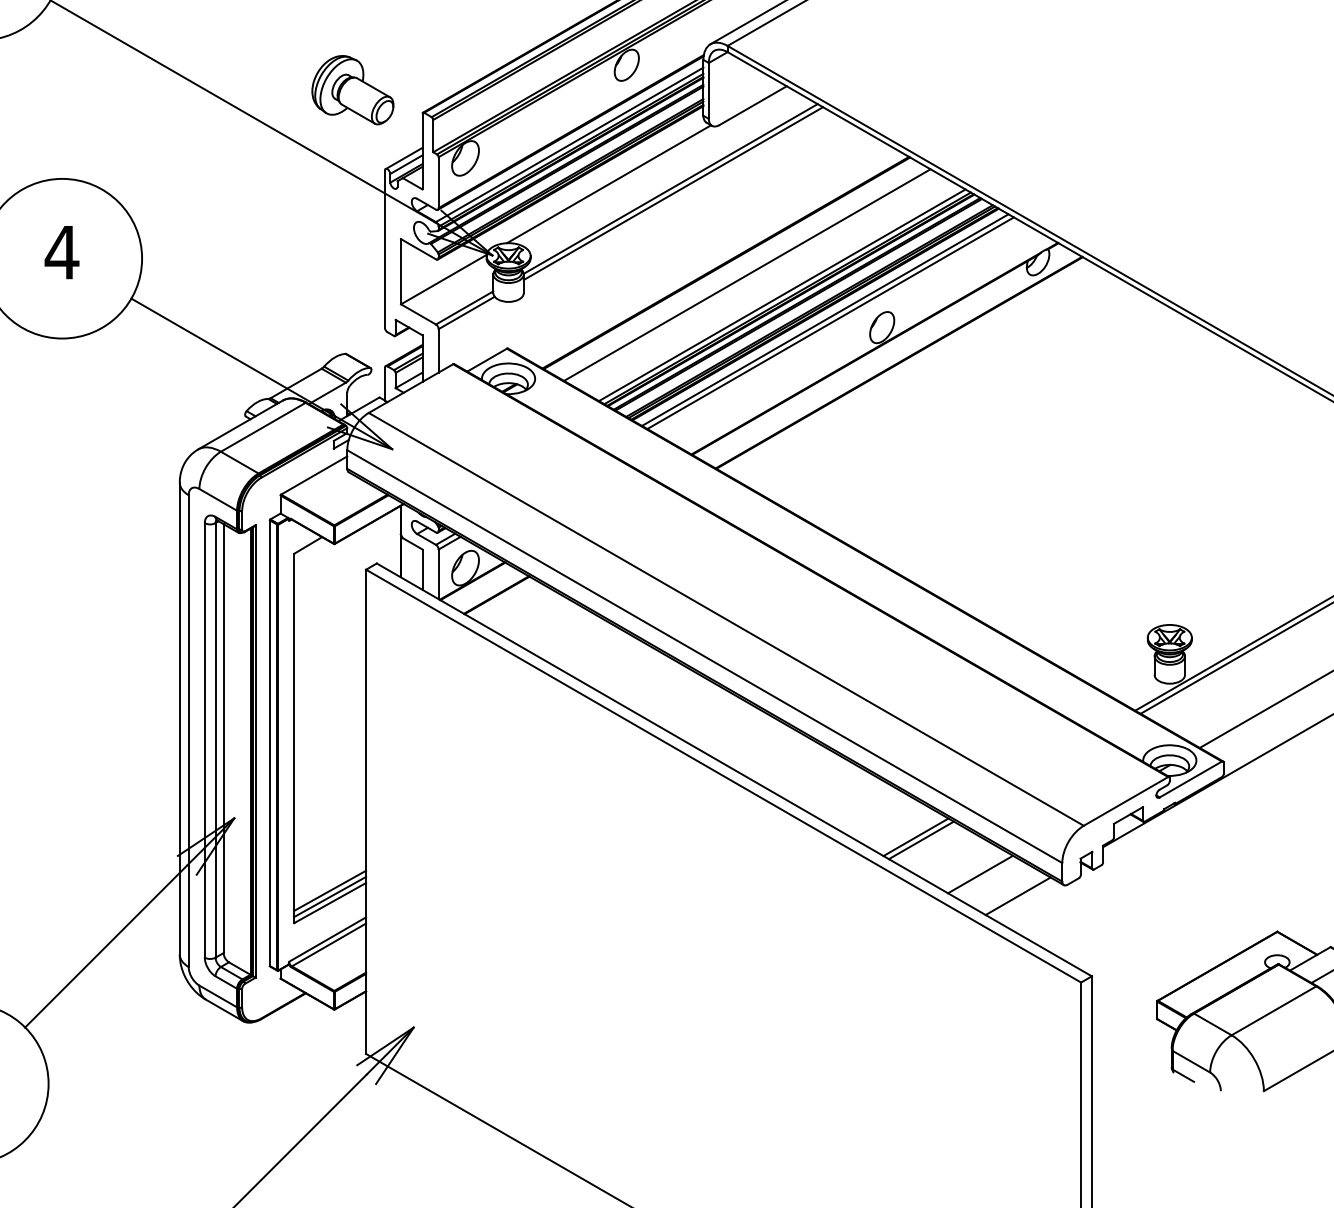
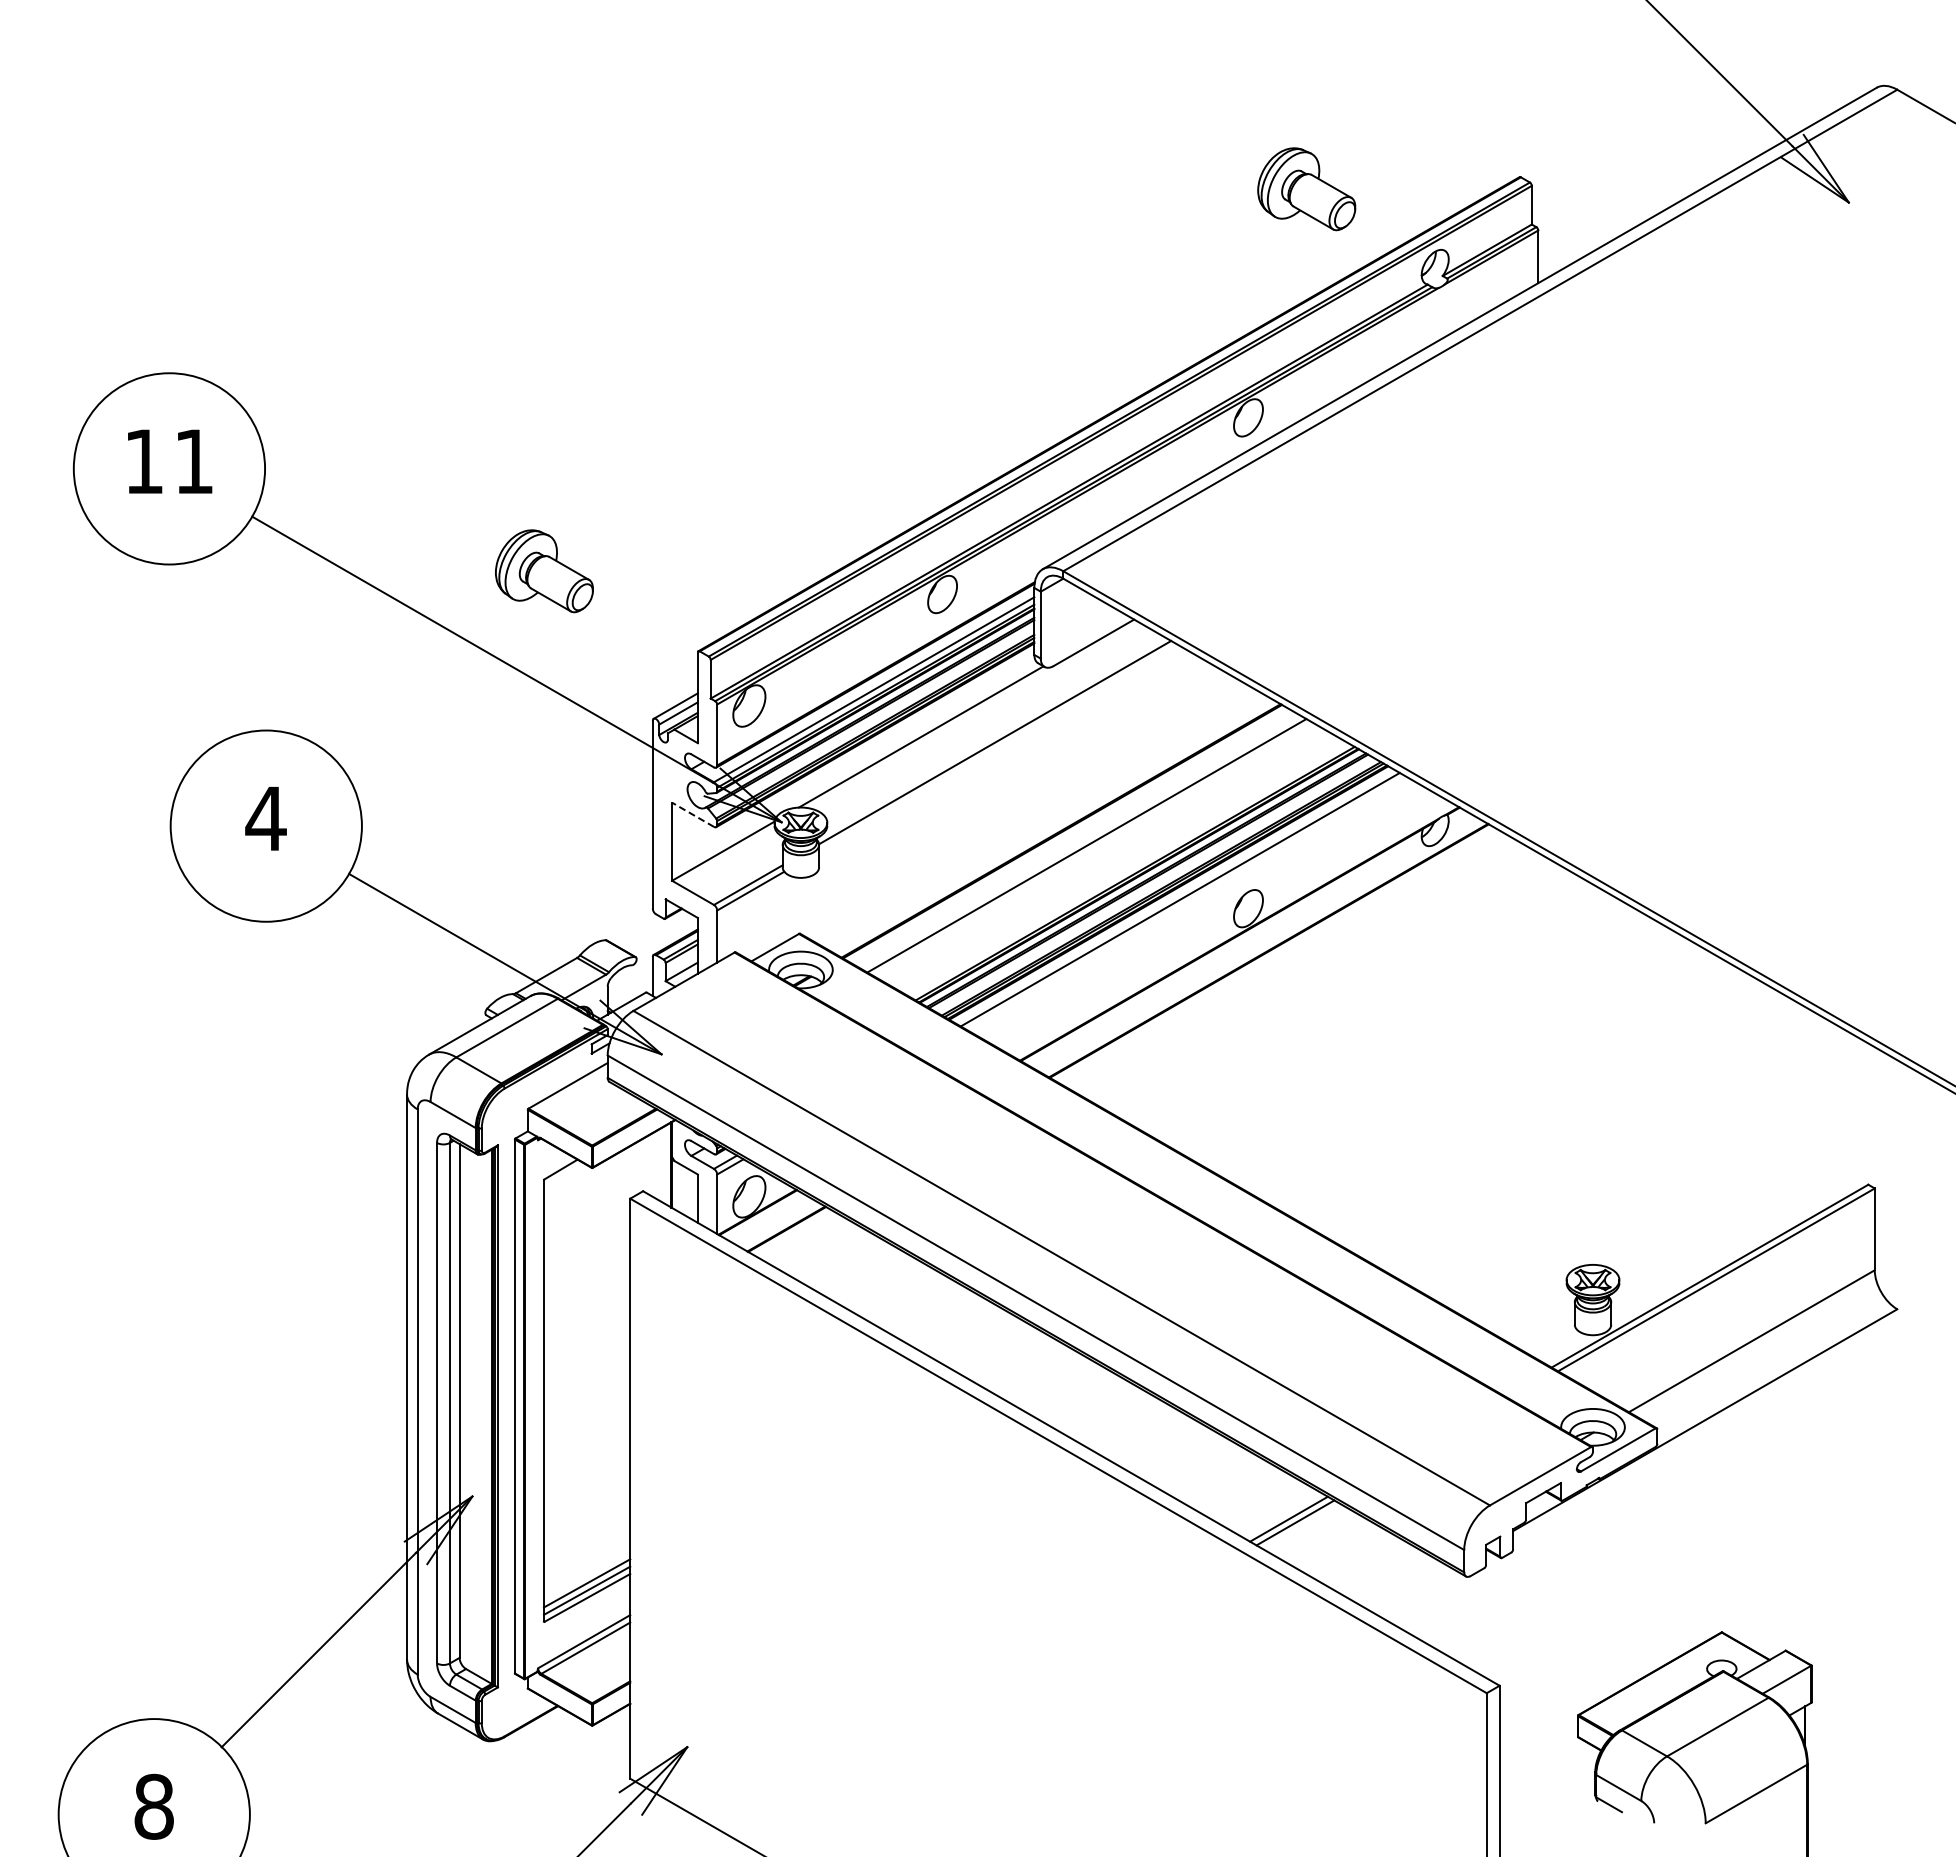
part: (352, 90) -> (544, 571), moved
line: (673, 193) -> (998, 747), removed
line: (418, 248) -> (692, 814), solid -> dashed
line: (782, 294) -> (1128, 869), removed
line: (830, 323) -> (1186, 903), removed
line: (980, 874) -> (1366, 1563), removed
line: (1018, 895) -> (1411, 1589), removed

